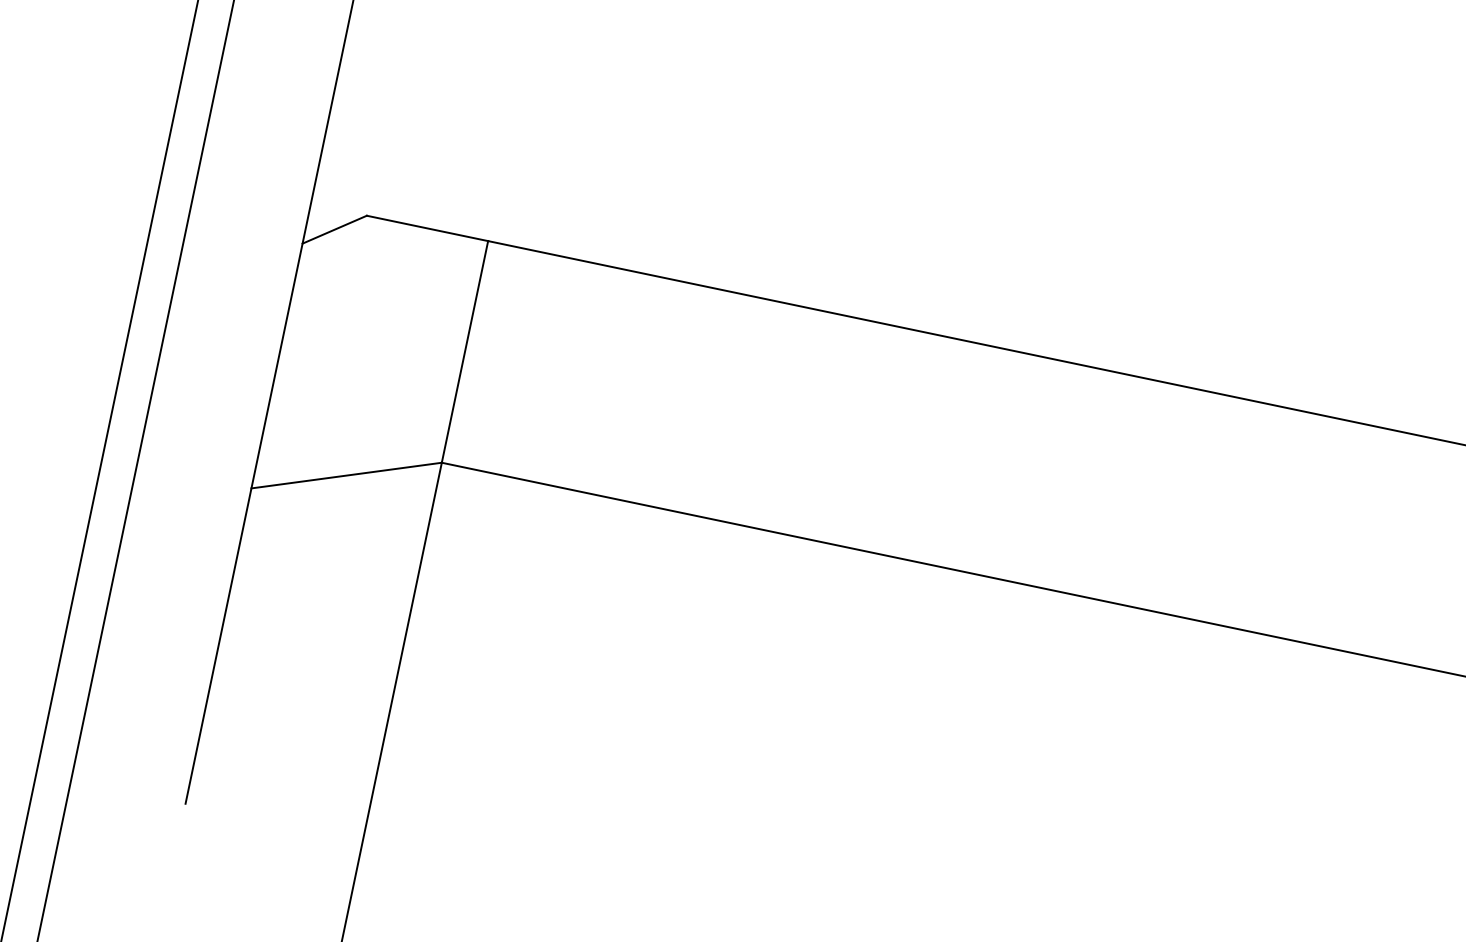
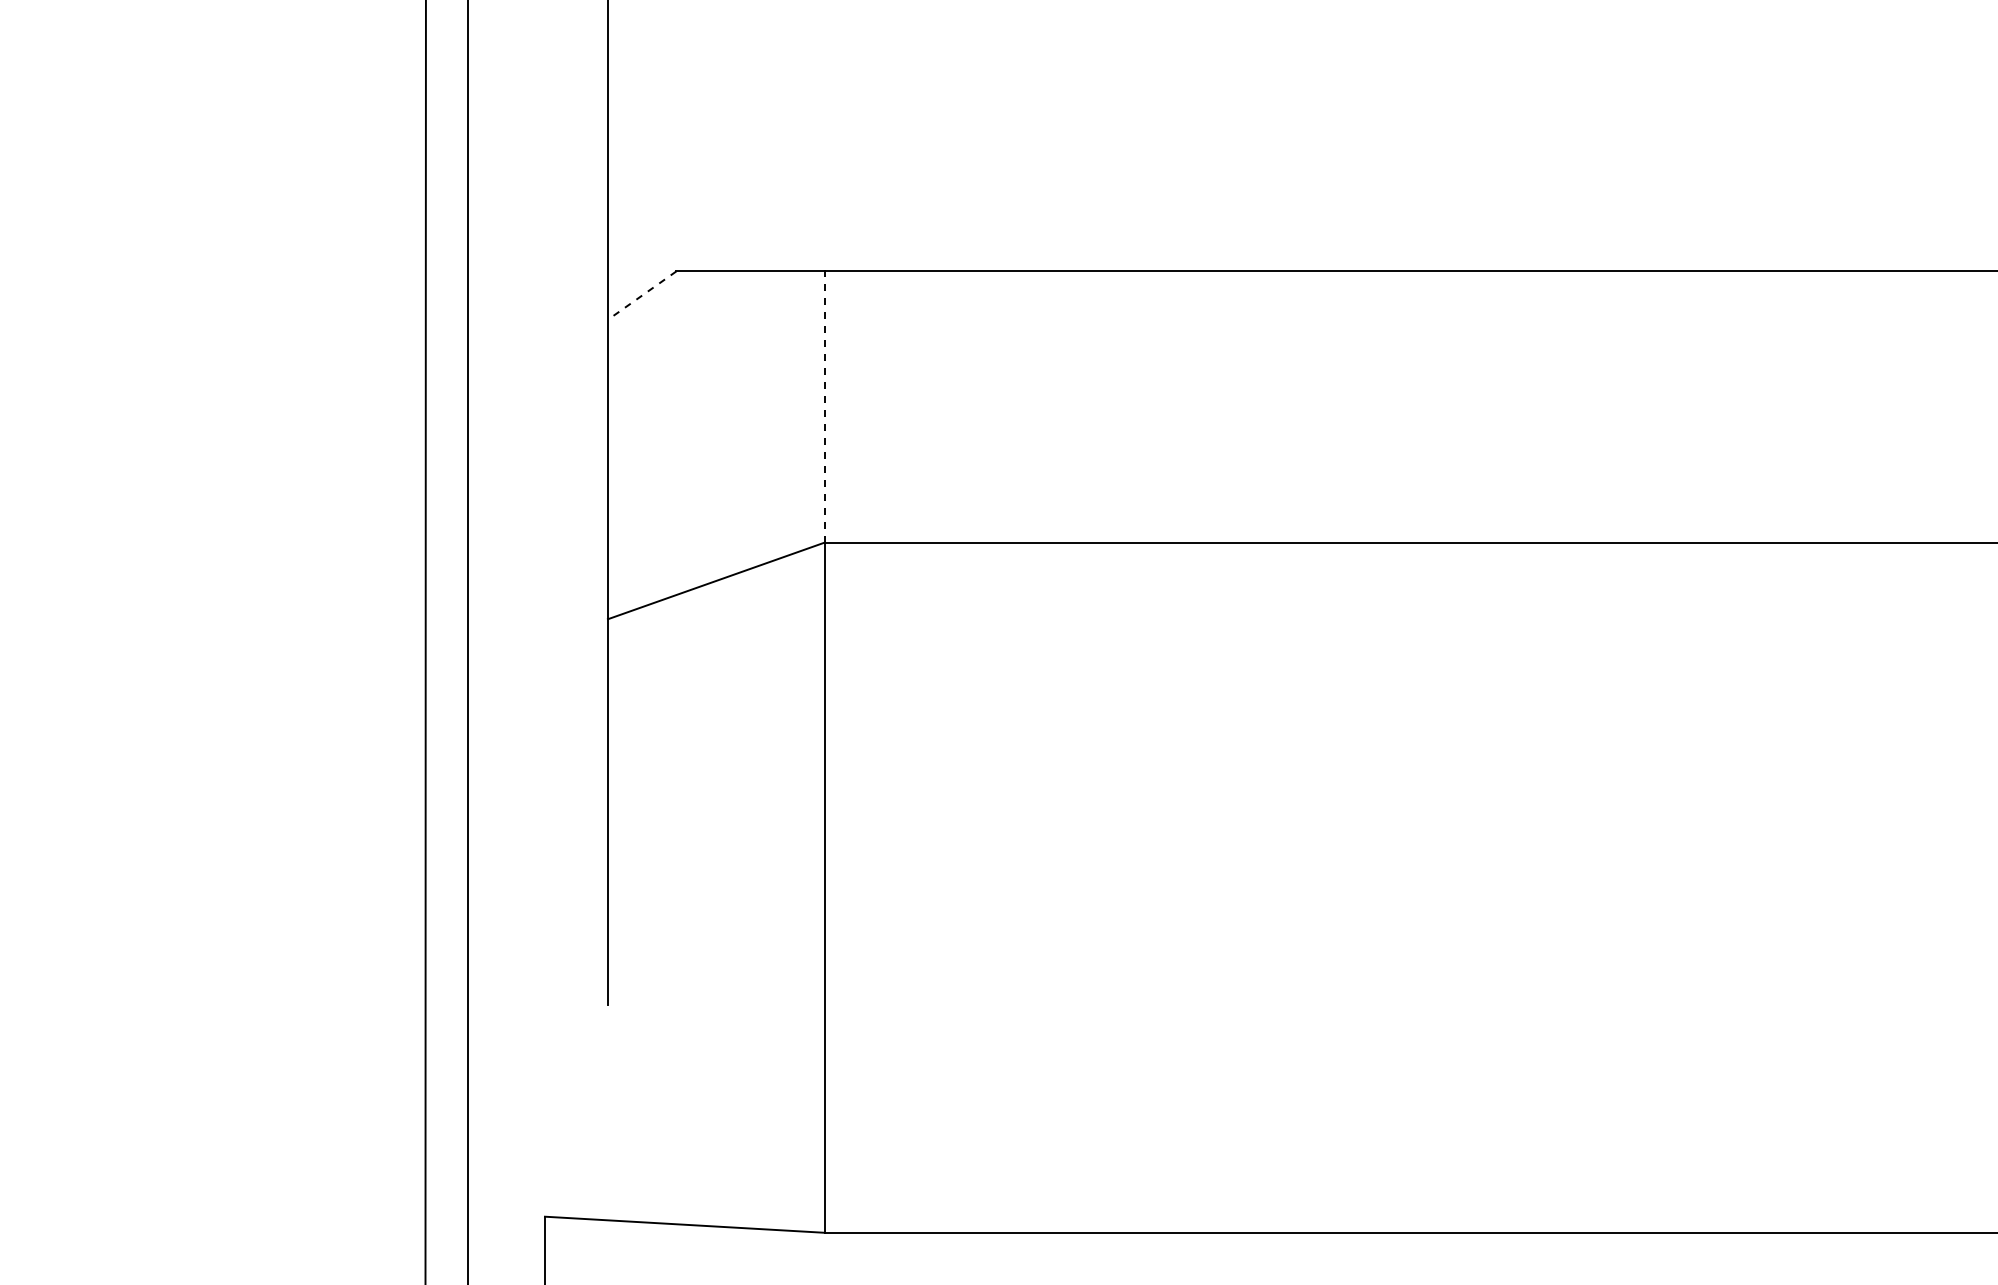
line: (335, 229) -> (642, 295), solid -> dashed
line: (464, 351) -> (824, 406), solid -> dashed

